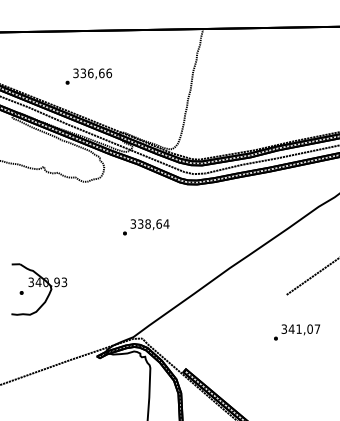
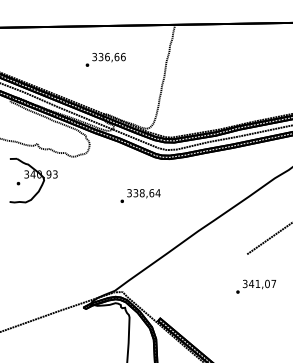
text: (88, 76) -> (105, 59), moved
text: (146, 227) -> (140, 196), moved
part: (39, 289) -> (33, 180), moved

